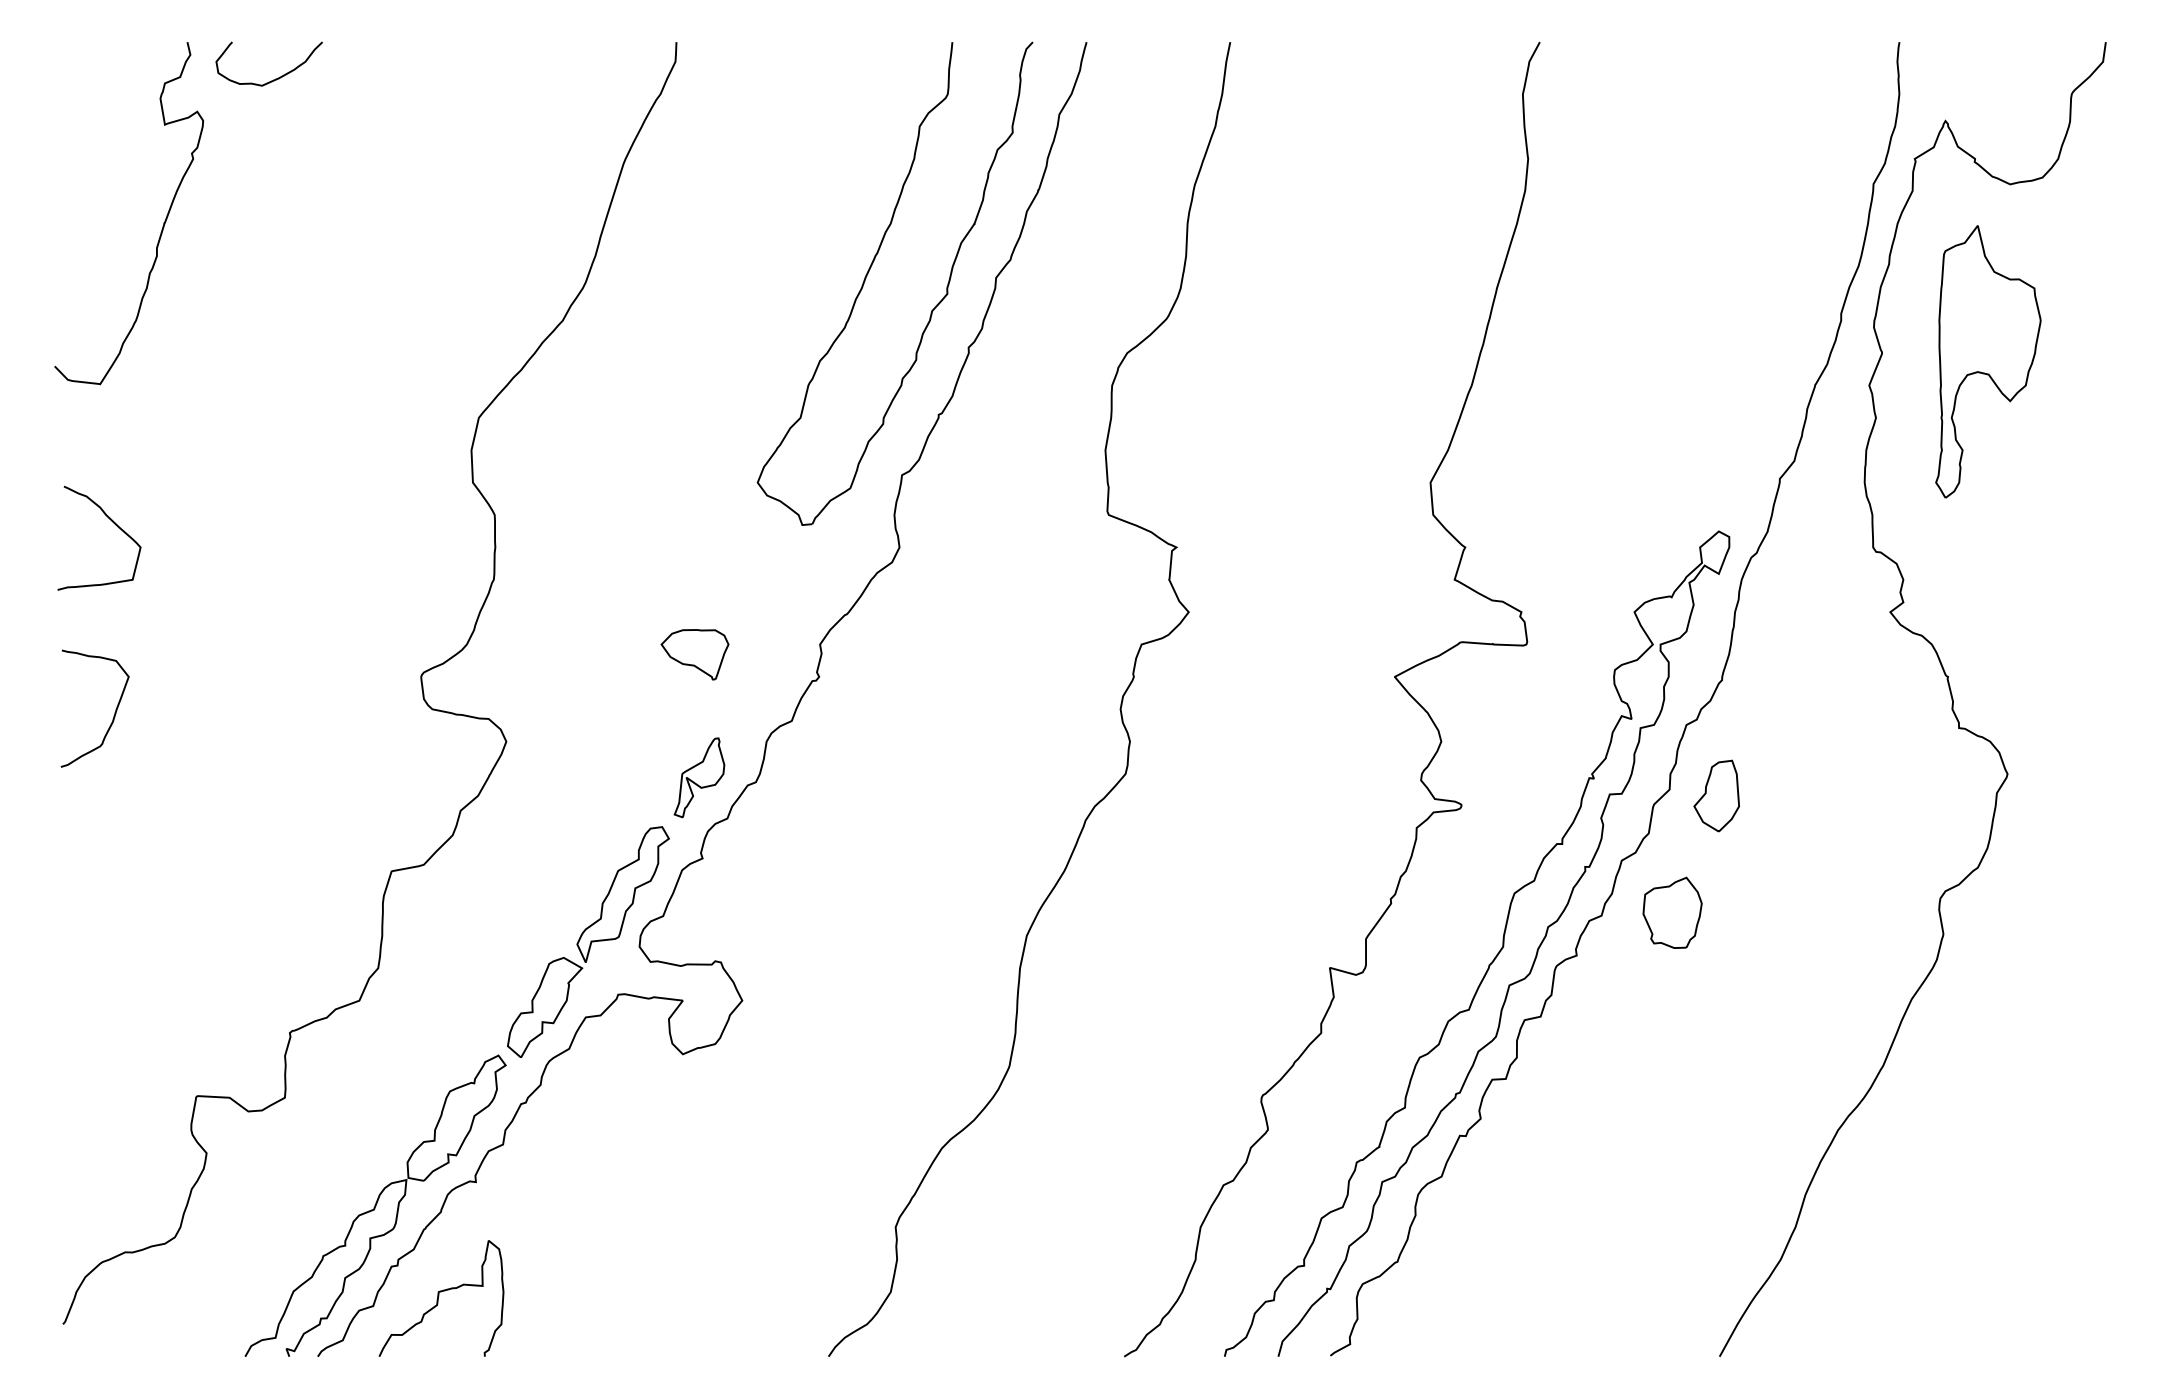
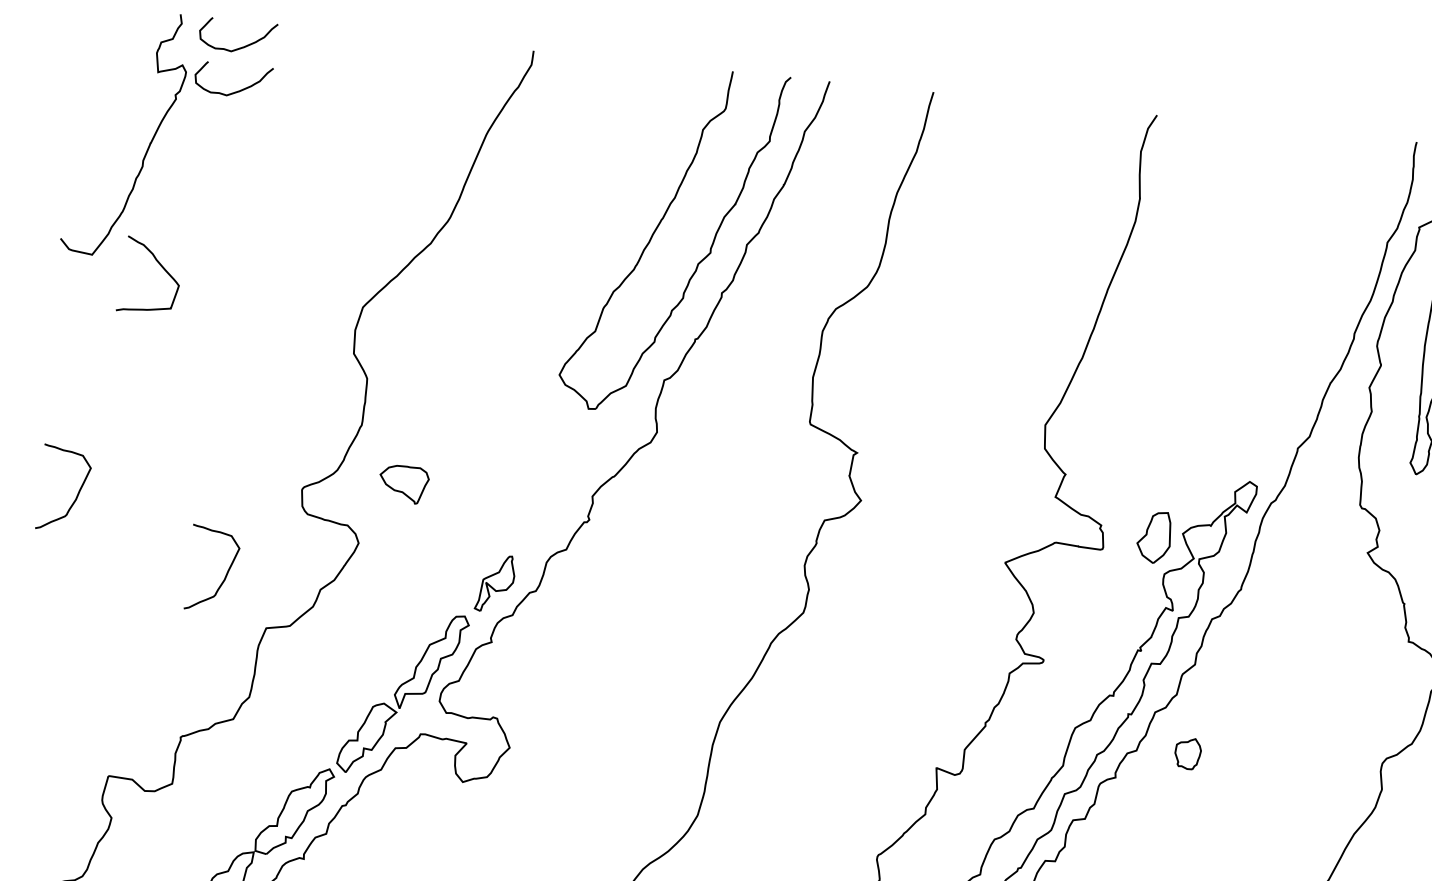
curve: (275, 139) -> (236, 91), added
curve: (113, 523) -> (161, 266), moved
part: (694, 654) -> (403, 484), moved
part: (1716, 795) -> (1154, 536), moved
curve: (328, 804) -> (225, 575), added
part: (1672, 912) -> (1187, 753), size x0.6

